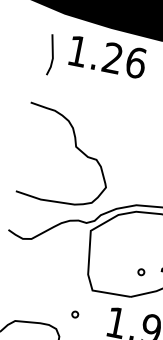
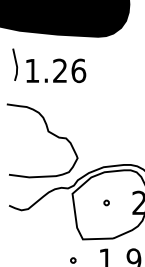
text: (108, 56) -> (56, 70), moved
part: (141, 271) -> (106, 202), moved

